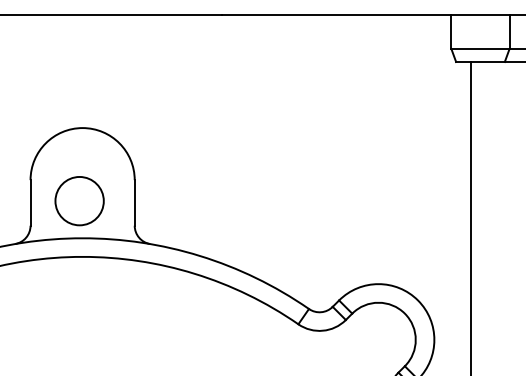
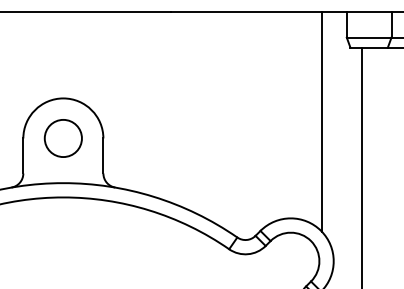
line: (419, 158) -> (322, 121), added
circle: (79, 201) -> (63, 138), moved

